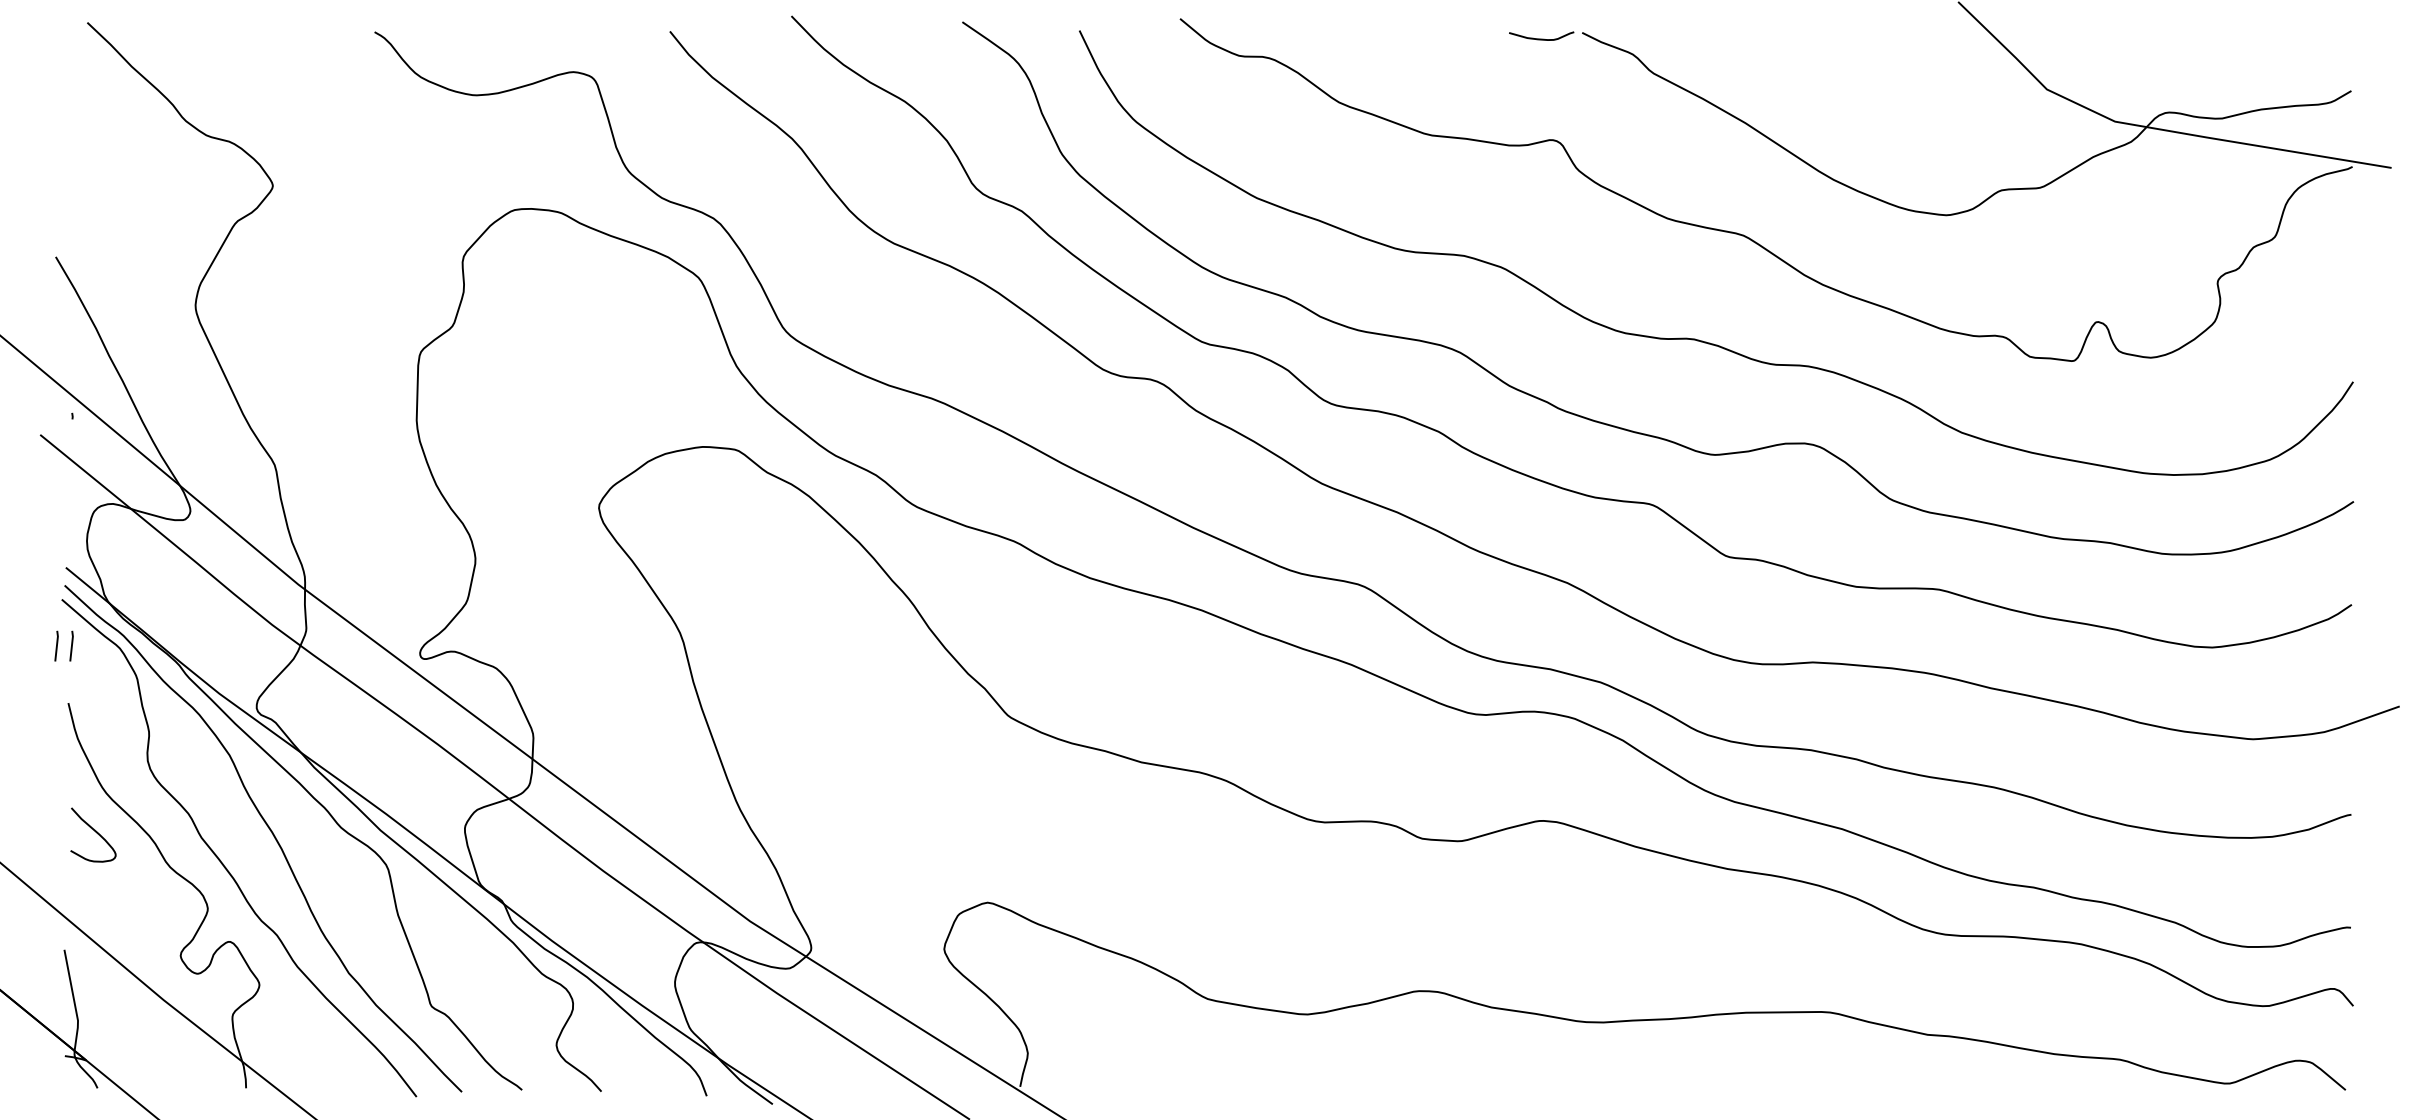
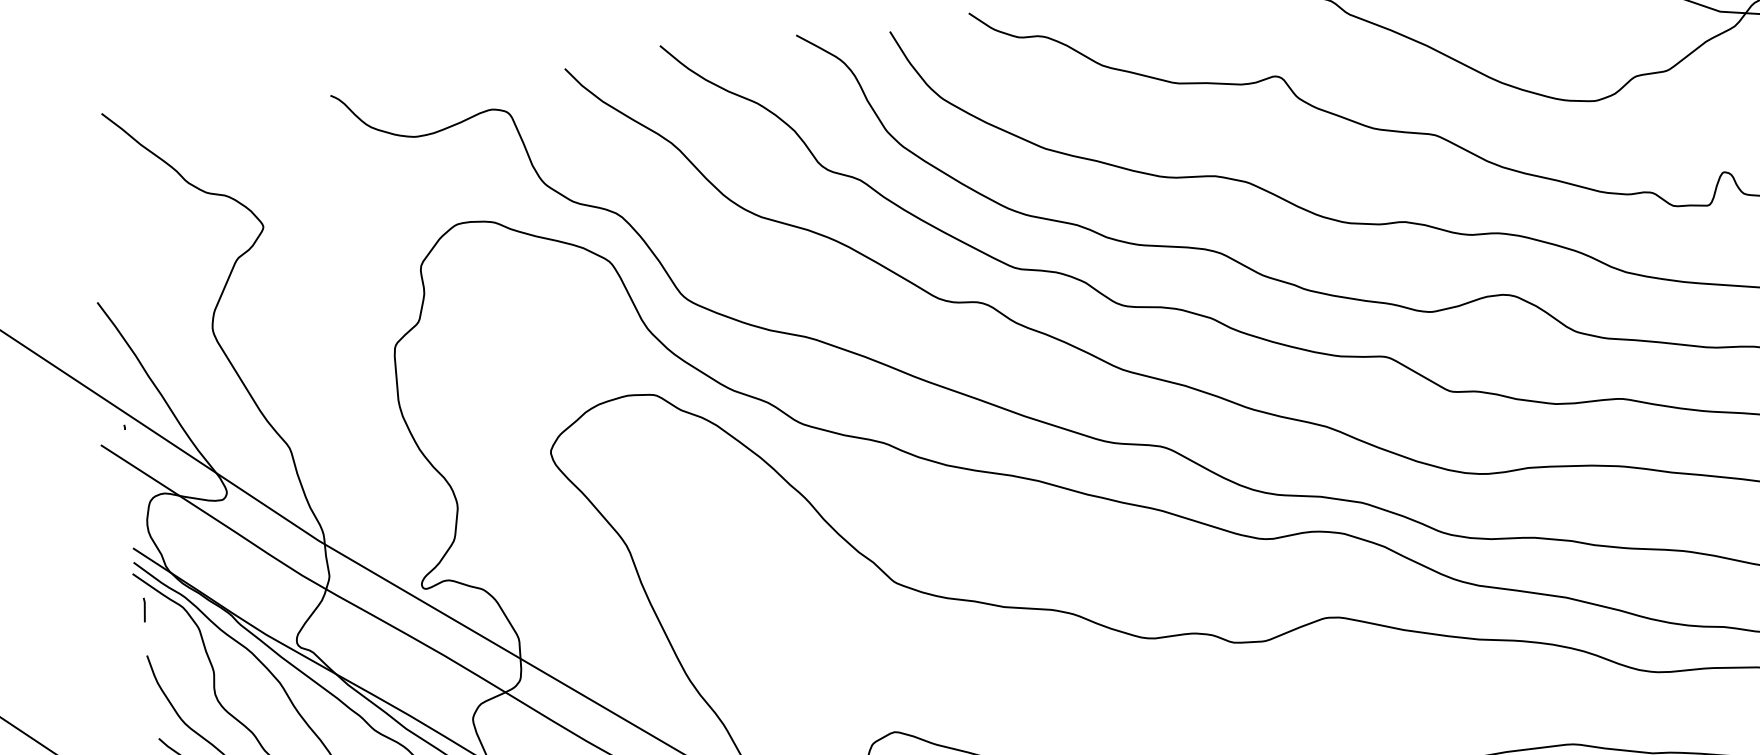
line: (56, 645) -> (132, 610), removed

